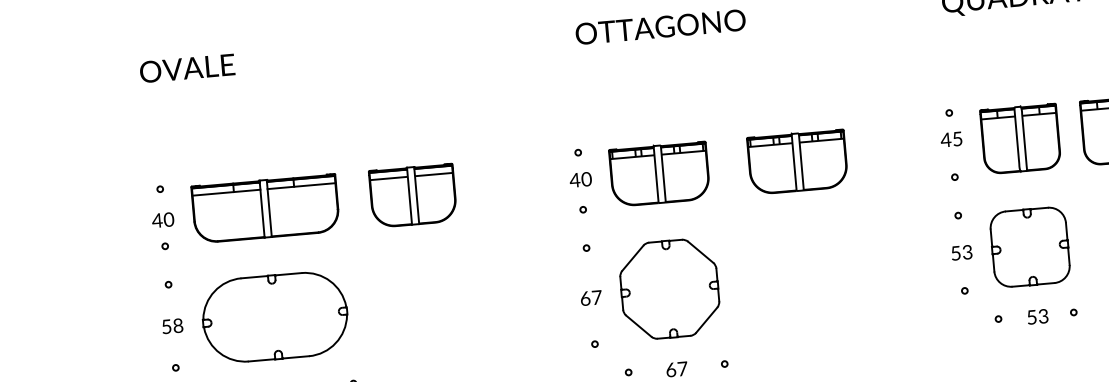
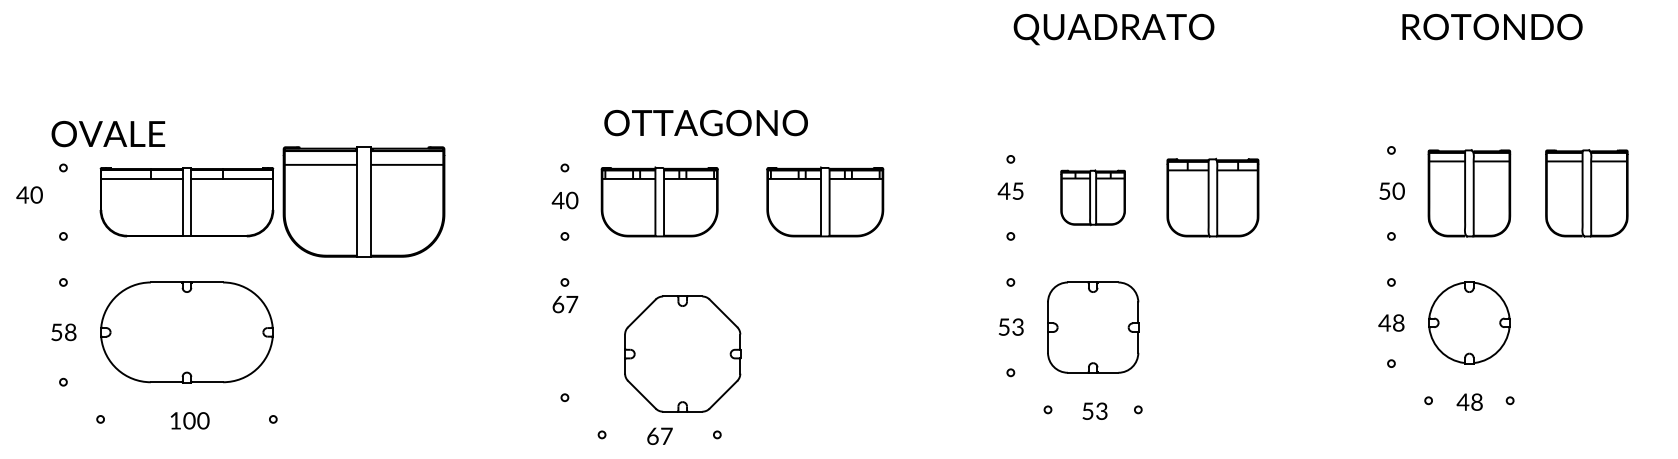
text: (660, 26) -> (705, 122), moved
text: (187, 68) -> (108, 133), moved
part: (1020, 138) -> (1092, 197), size x0.7
part: (412, 196) -> (363, 202), size x1.6
text: (162, 219) -> (29, 194), moved
part: (669, 288) -> (682, 353), moved
text: (591, 298) -> (565, 304), moved

